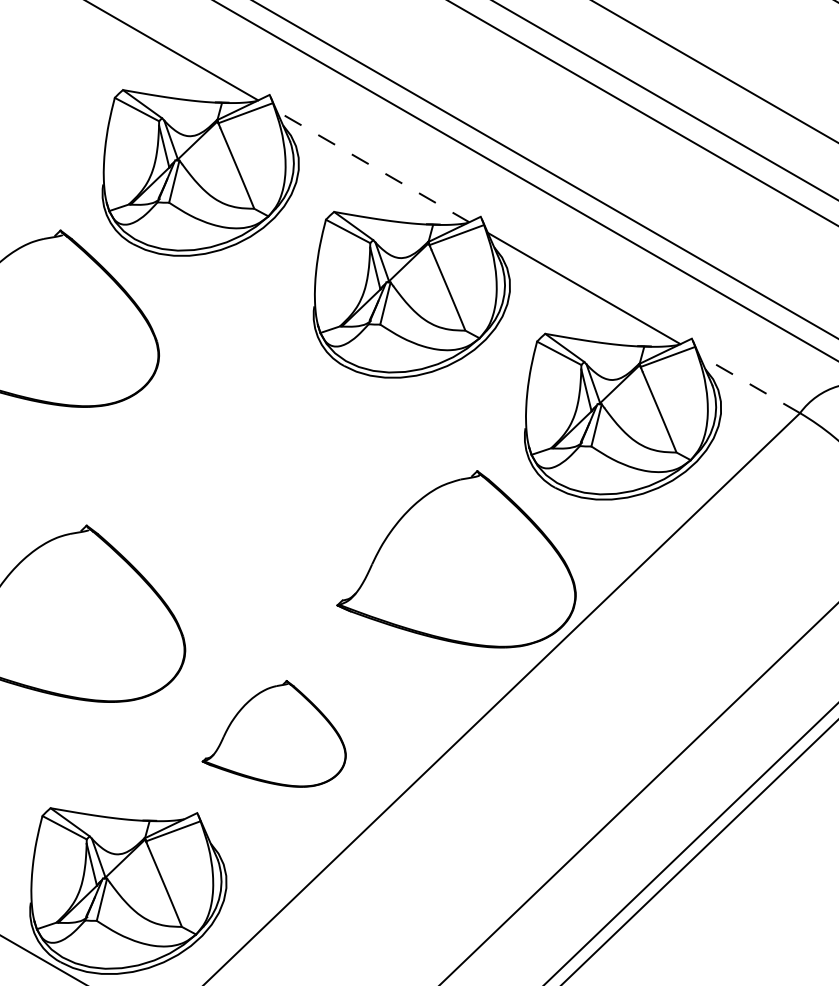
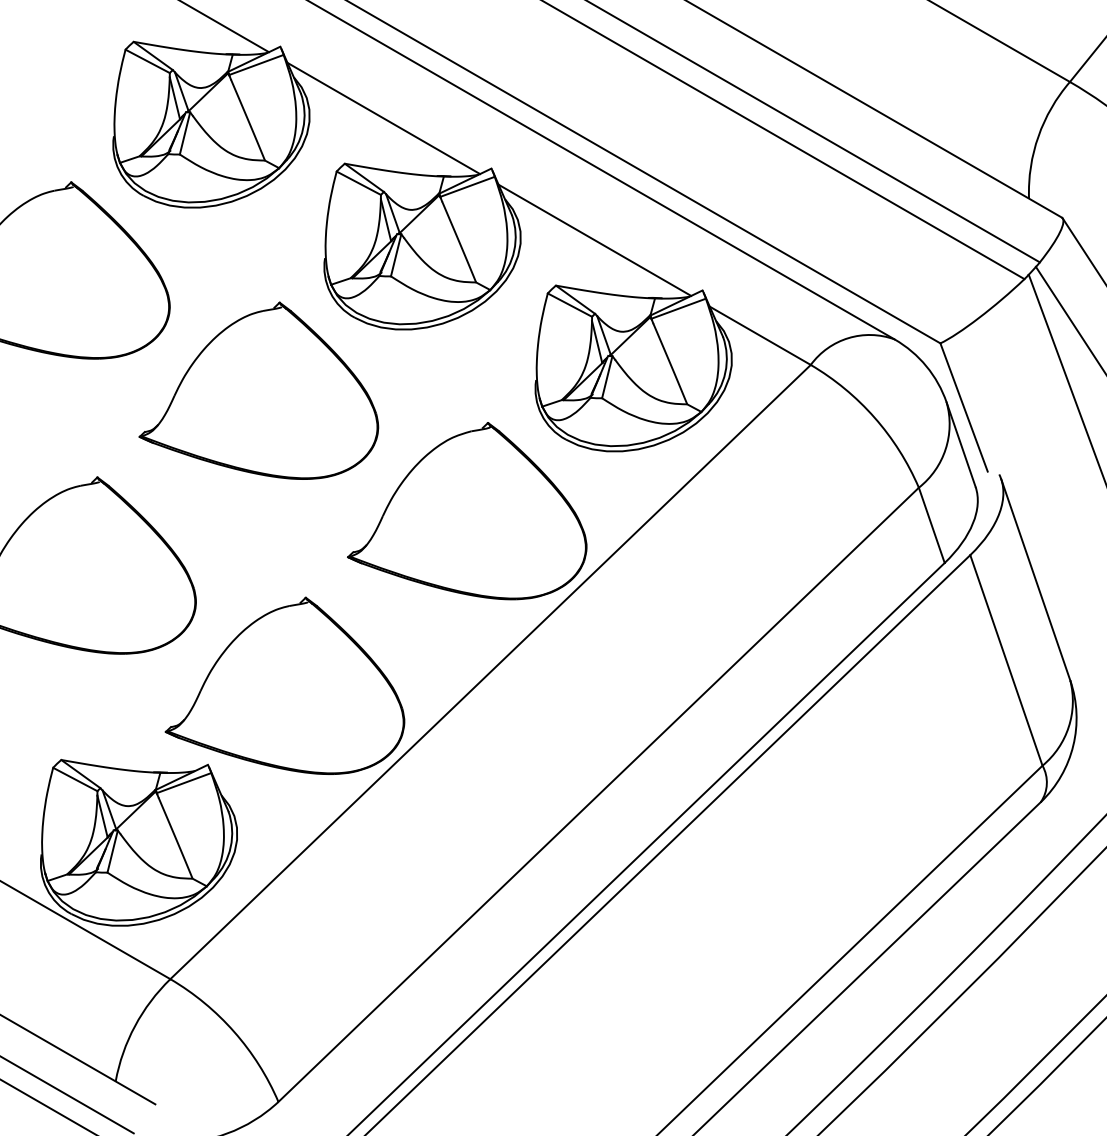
line: (372, 166) -> (383, 118), dashed -> solid
line: (748, 383) -> (759, 335), dashed -> solid
part: (247, 438) -> (258, 390), added
part: (273, 733) -> (284, 685), size x1.67

